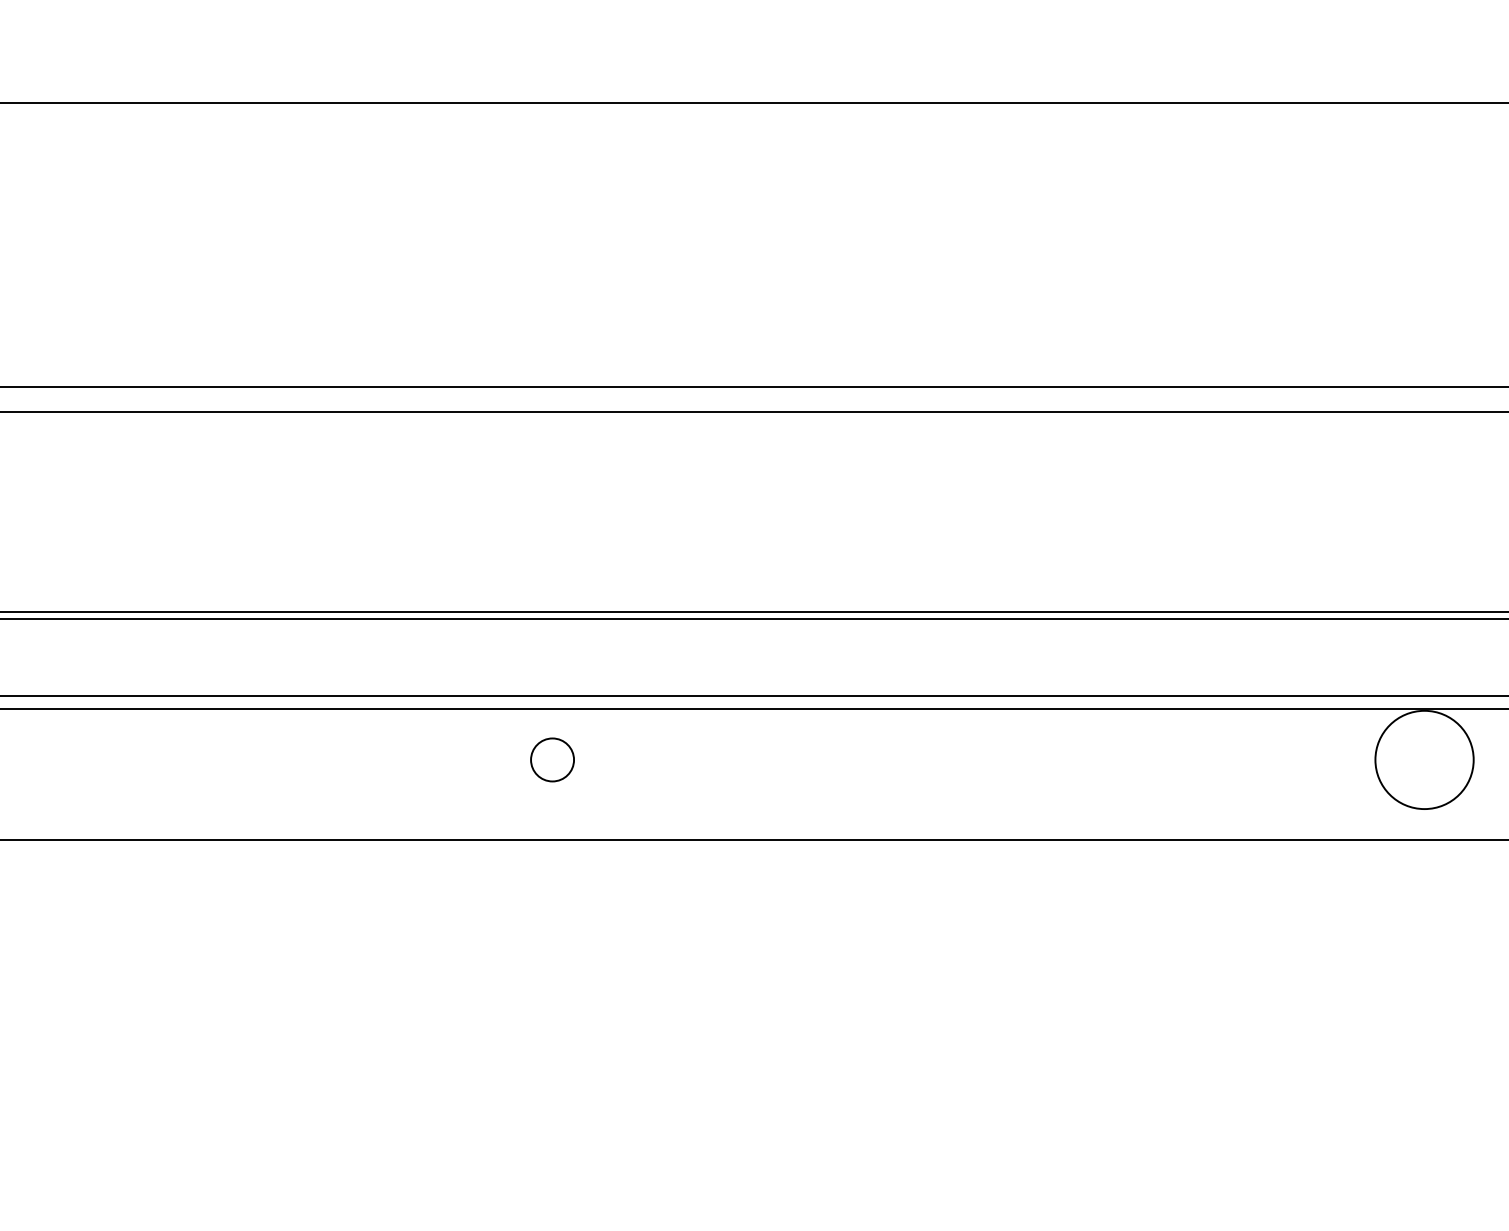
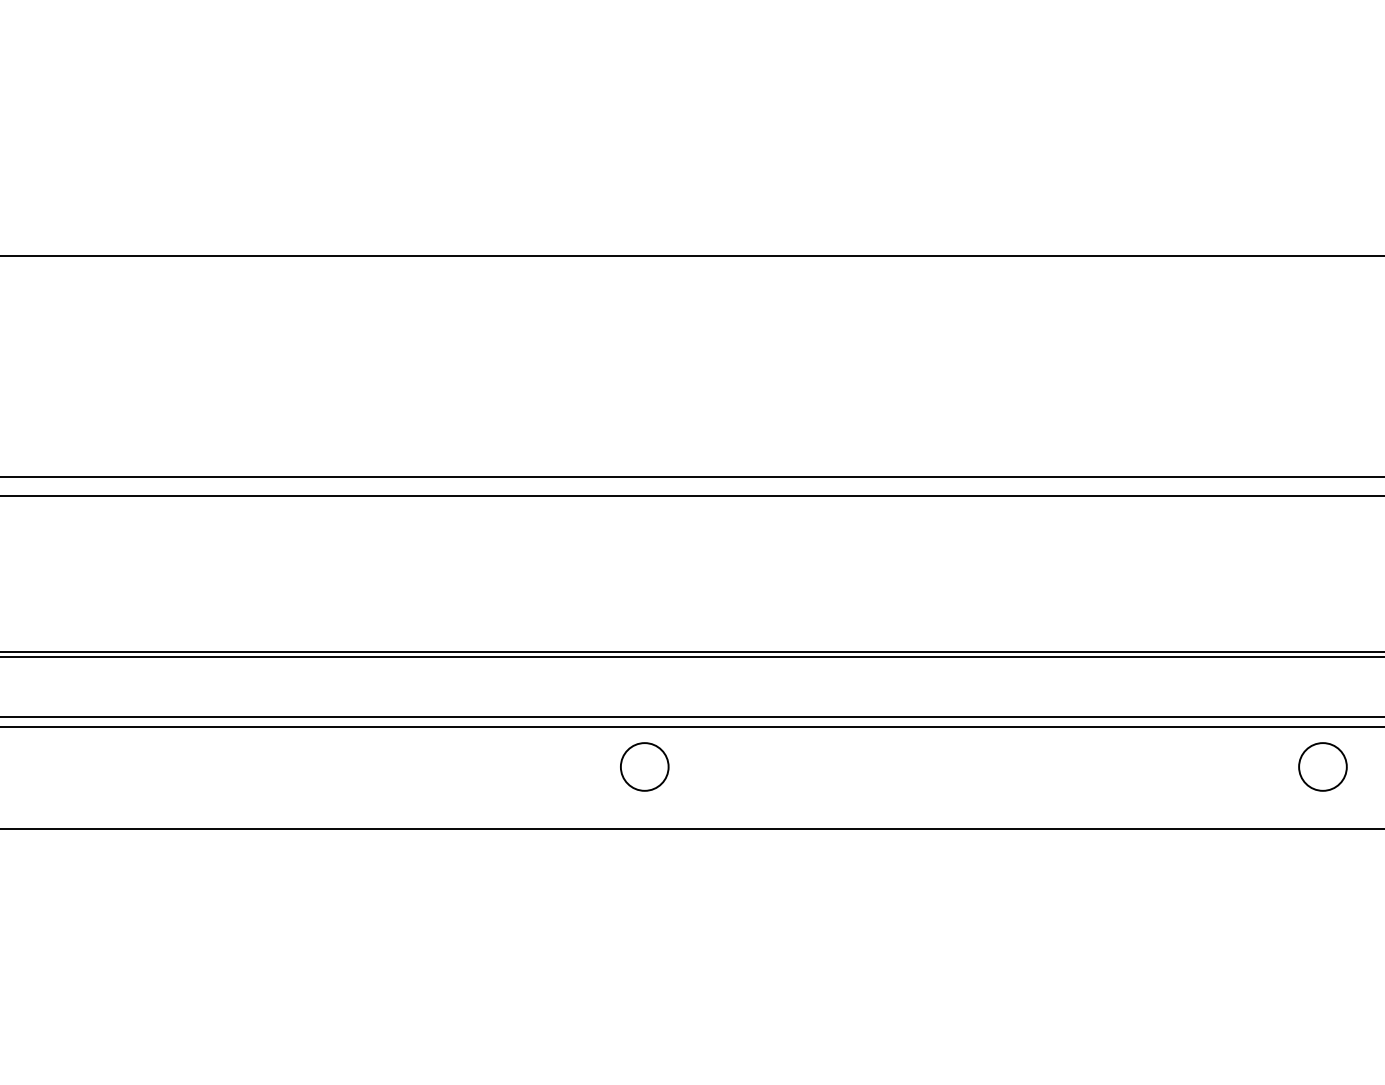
circle: (552, 759) -> (644, 766), size x1.43
circle: (1423, 759) -> (1322, 766), size x0.62

